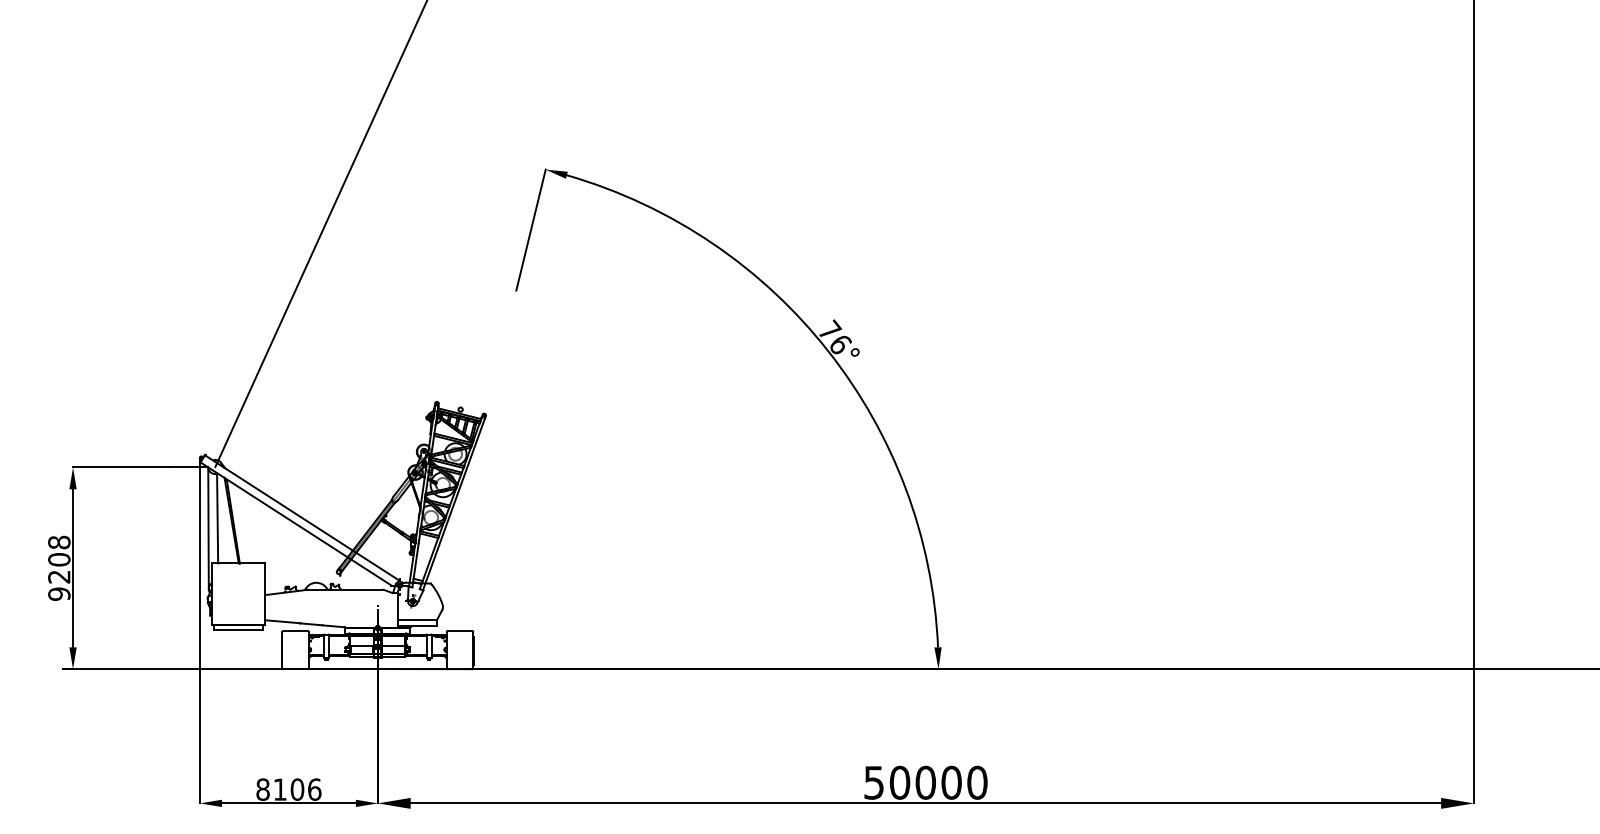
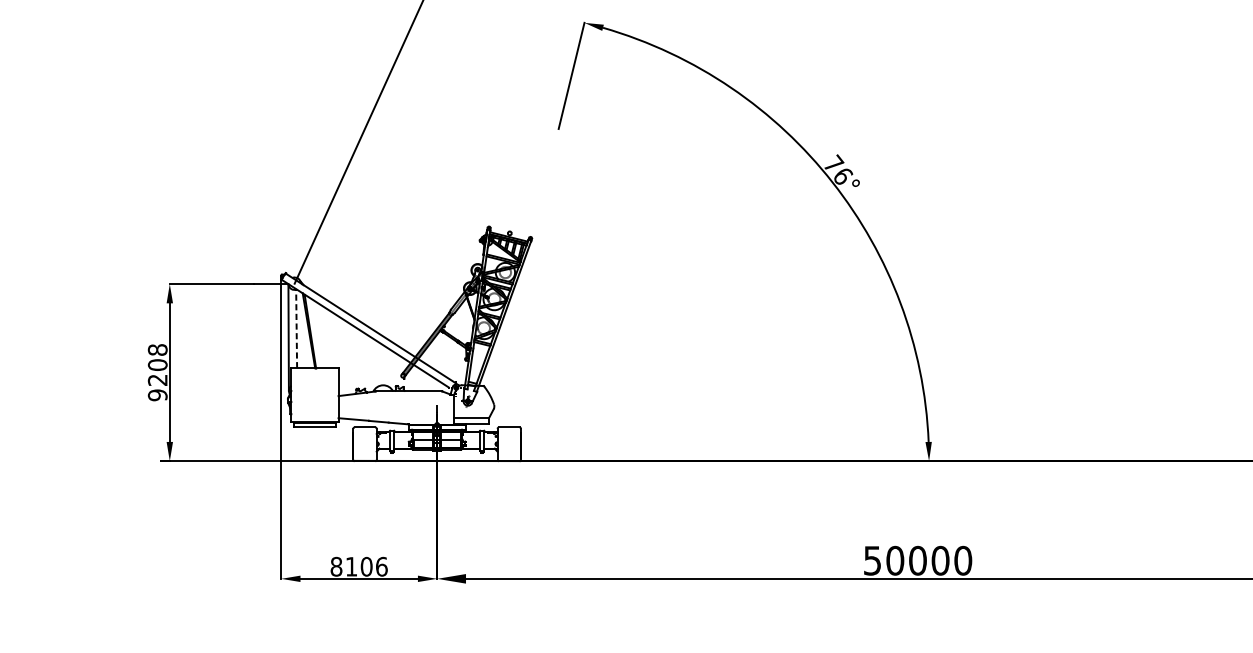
line: (217, 517) -> (296, 328), solid -> dashed

